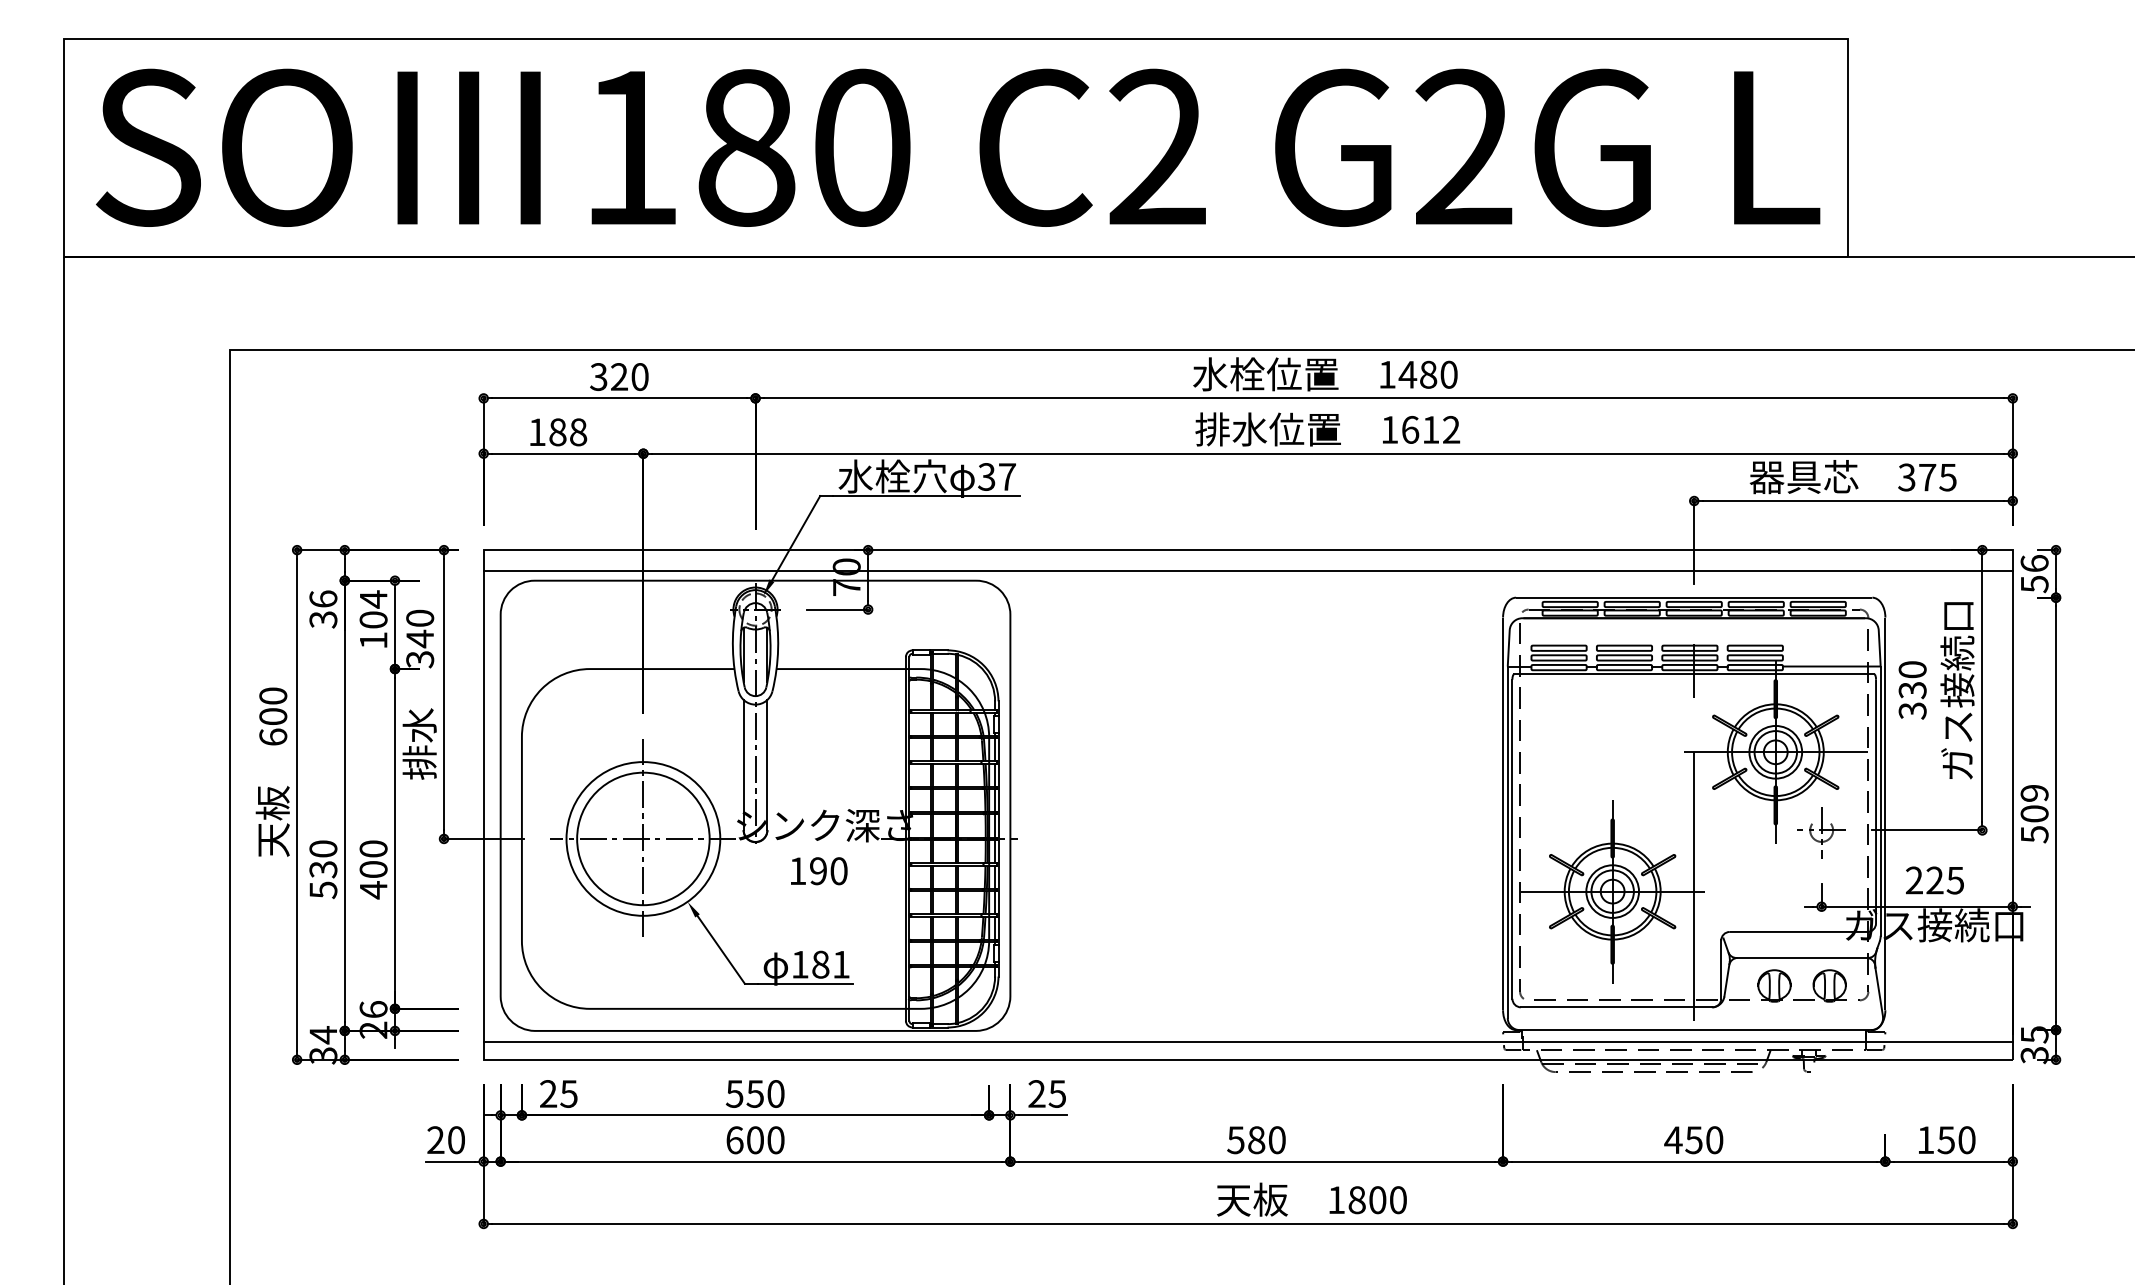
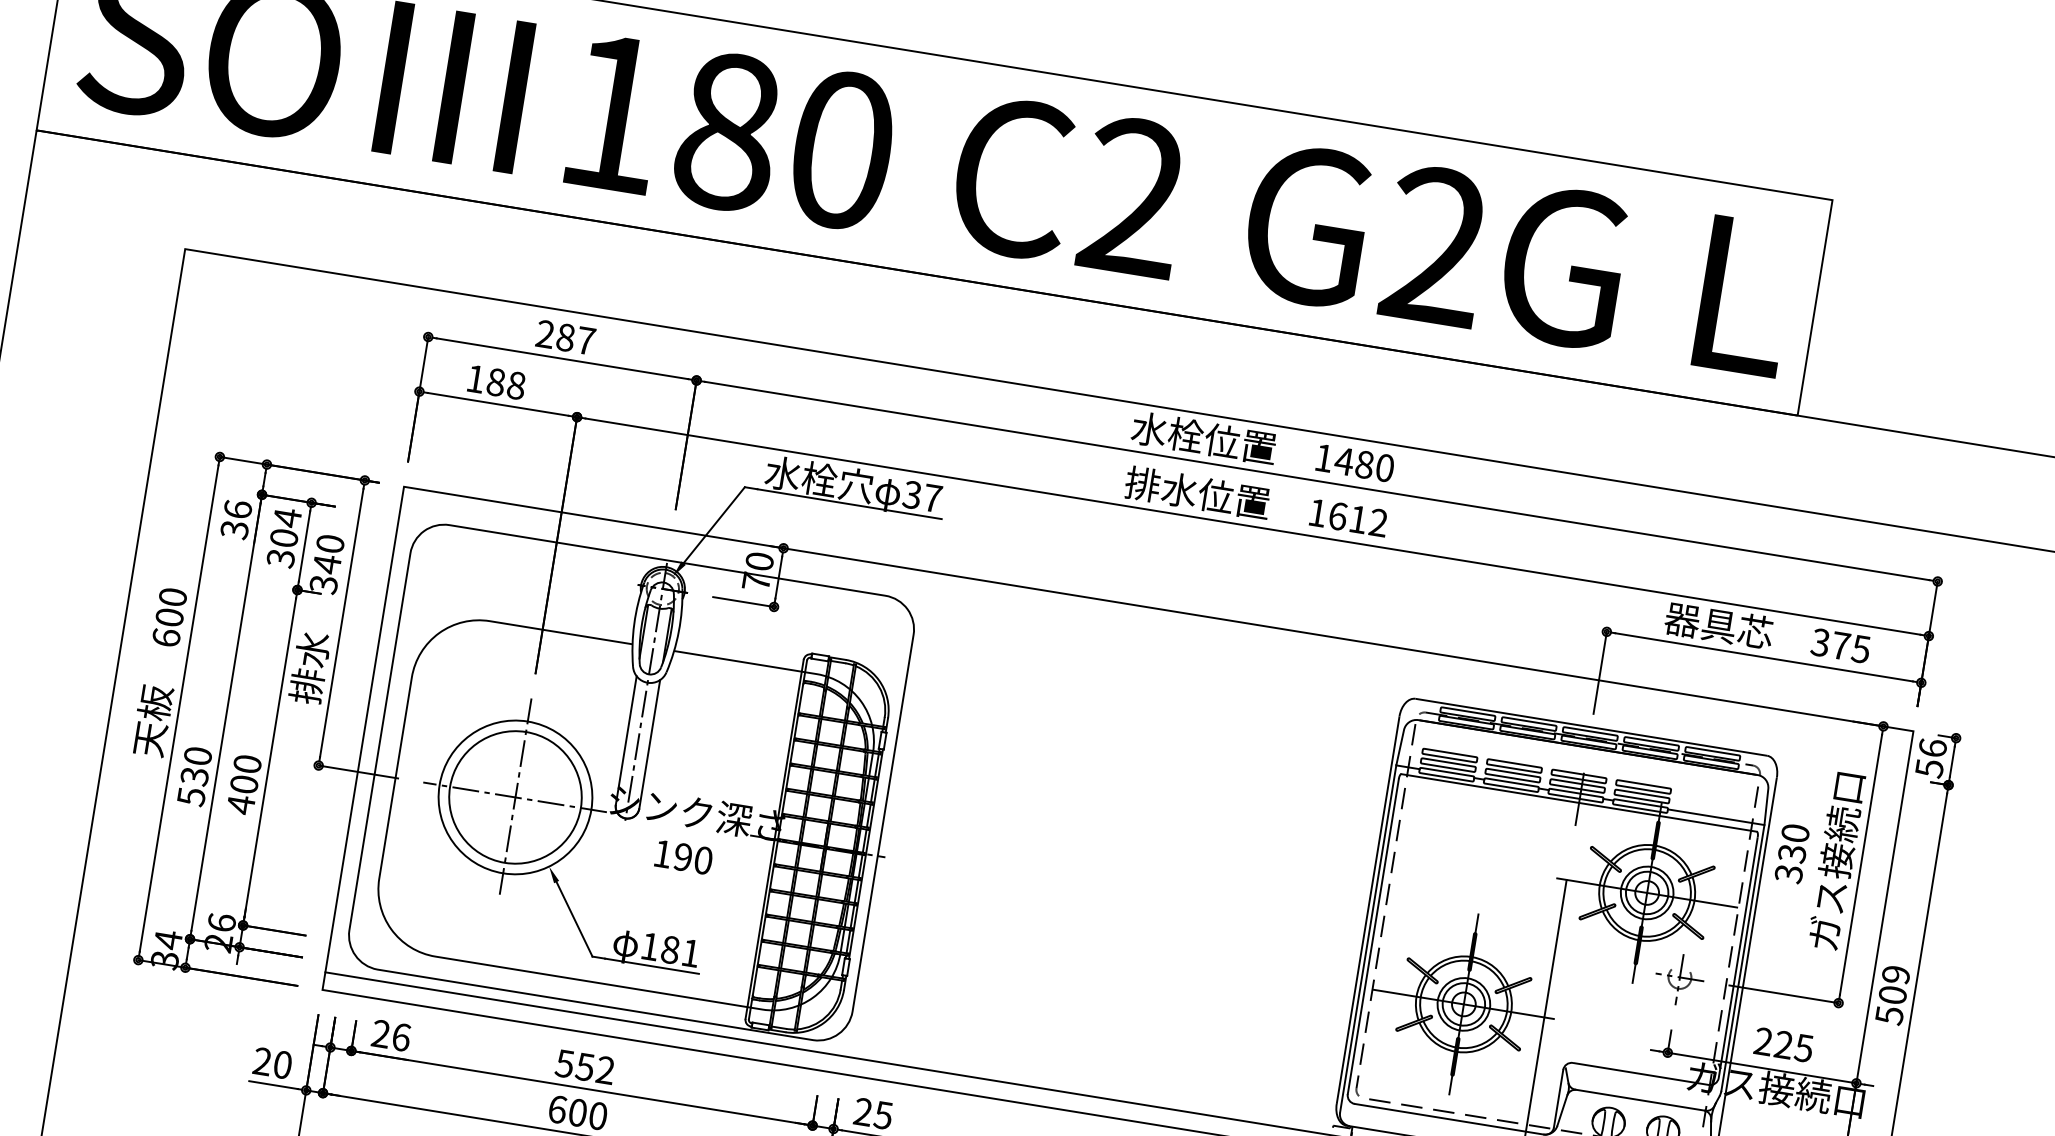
text: (619, 377) -> (565, 338), 320 -> 287
line: (1247, 571) -> (1154, 630), removed
text: (373, 640) -> (280, 558), 104 -> 304
text: (568, 1093) -> (400, 1036), 25 -> 26
text: (775, 1093) -> (605, 1069), 550 -> 552

